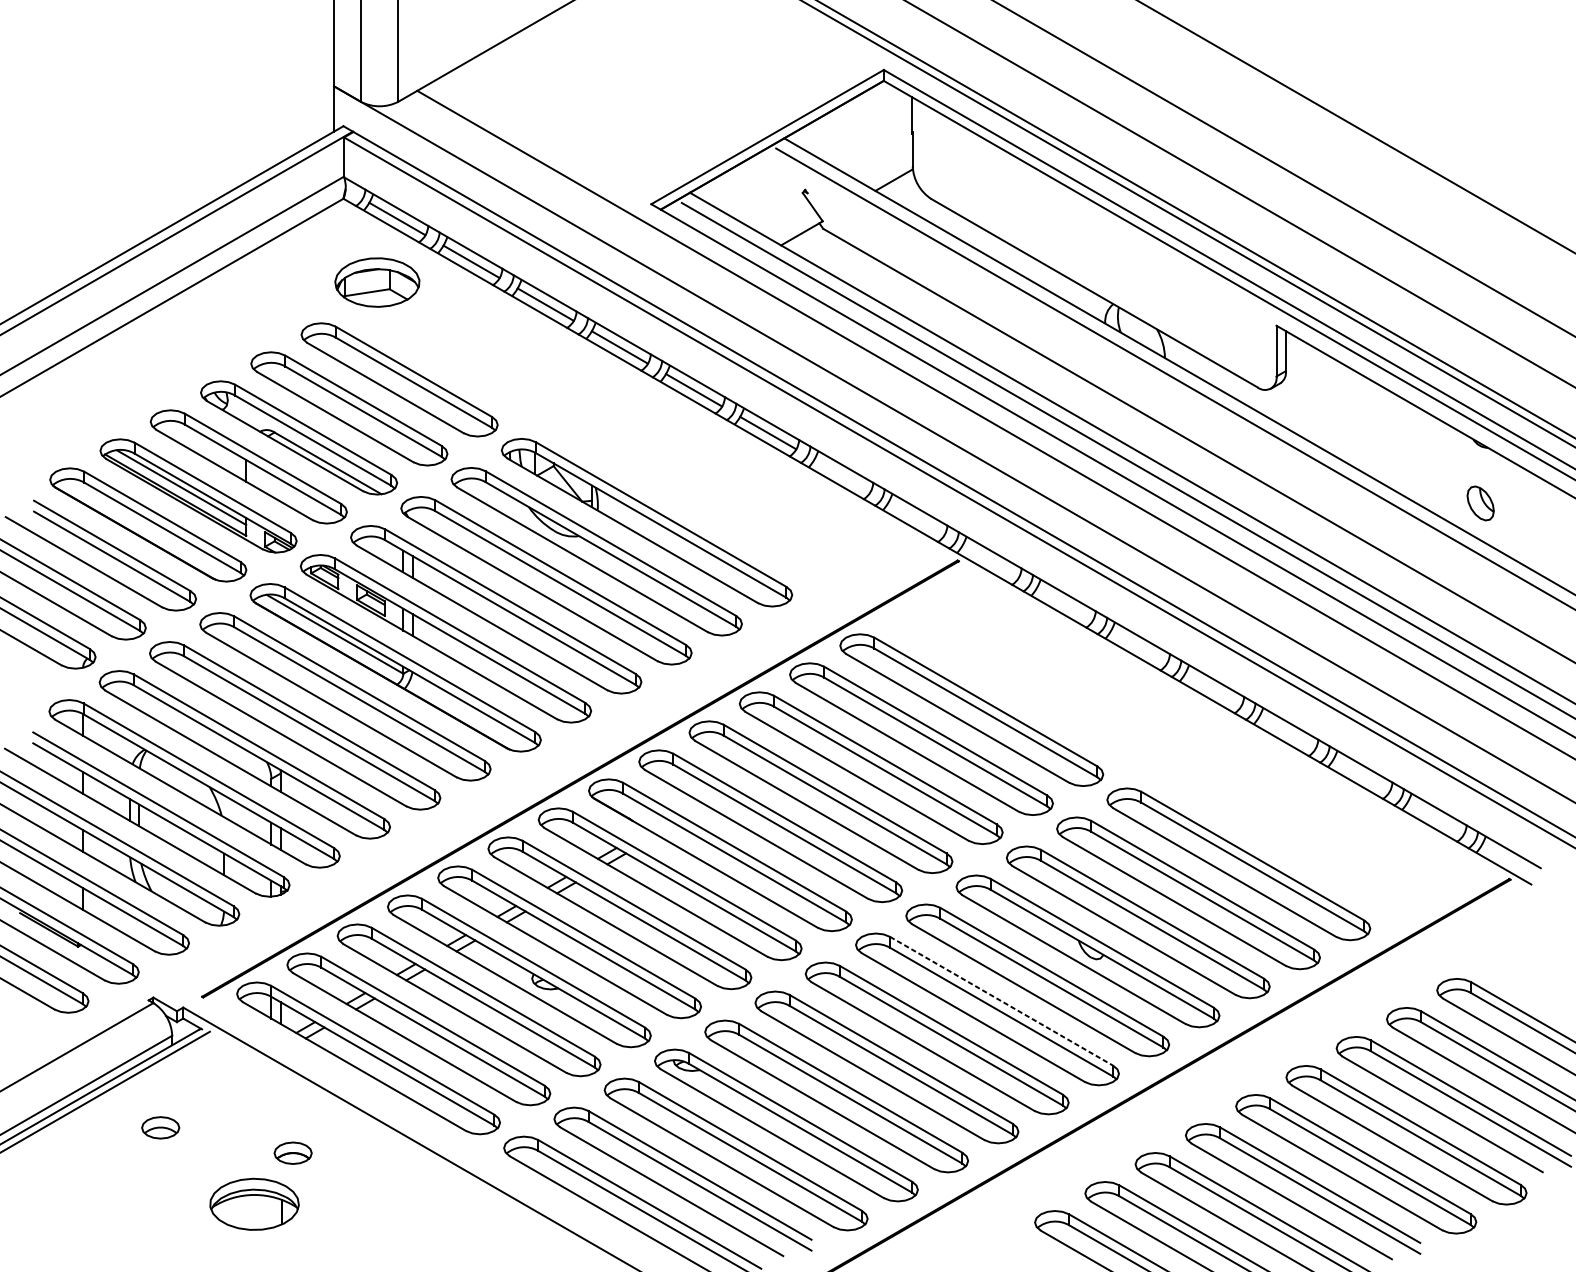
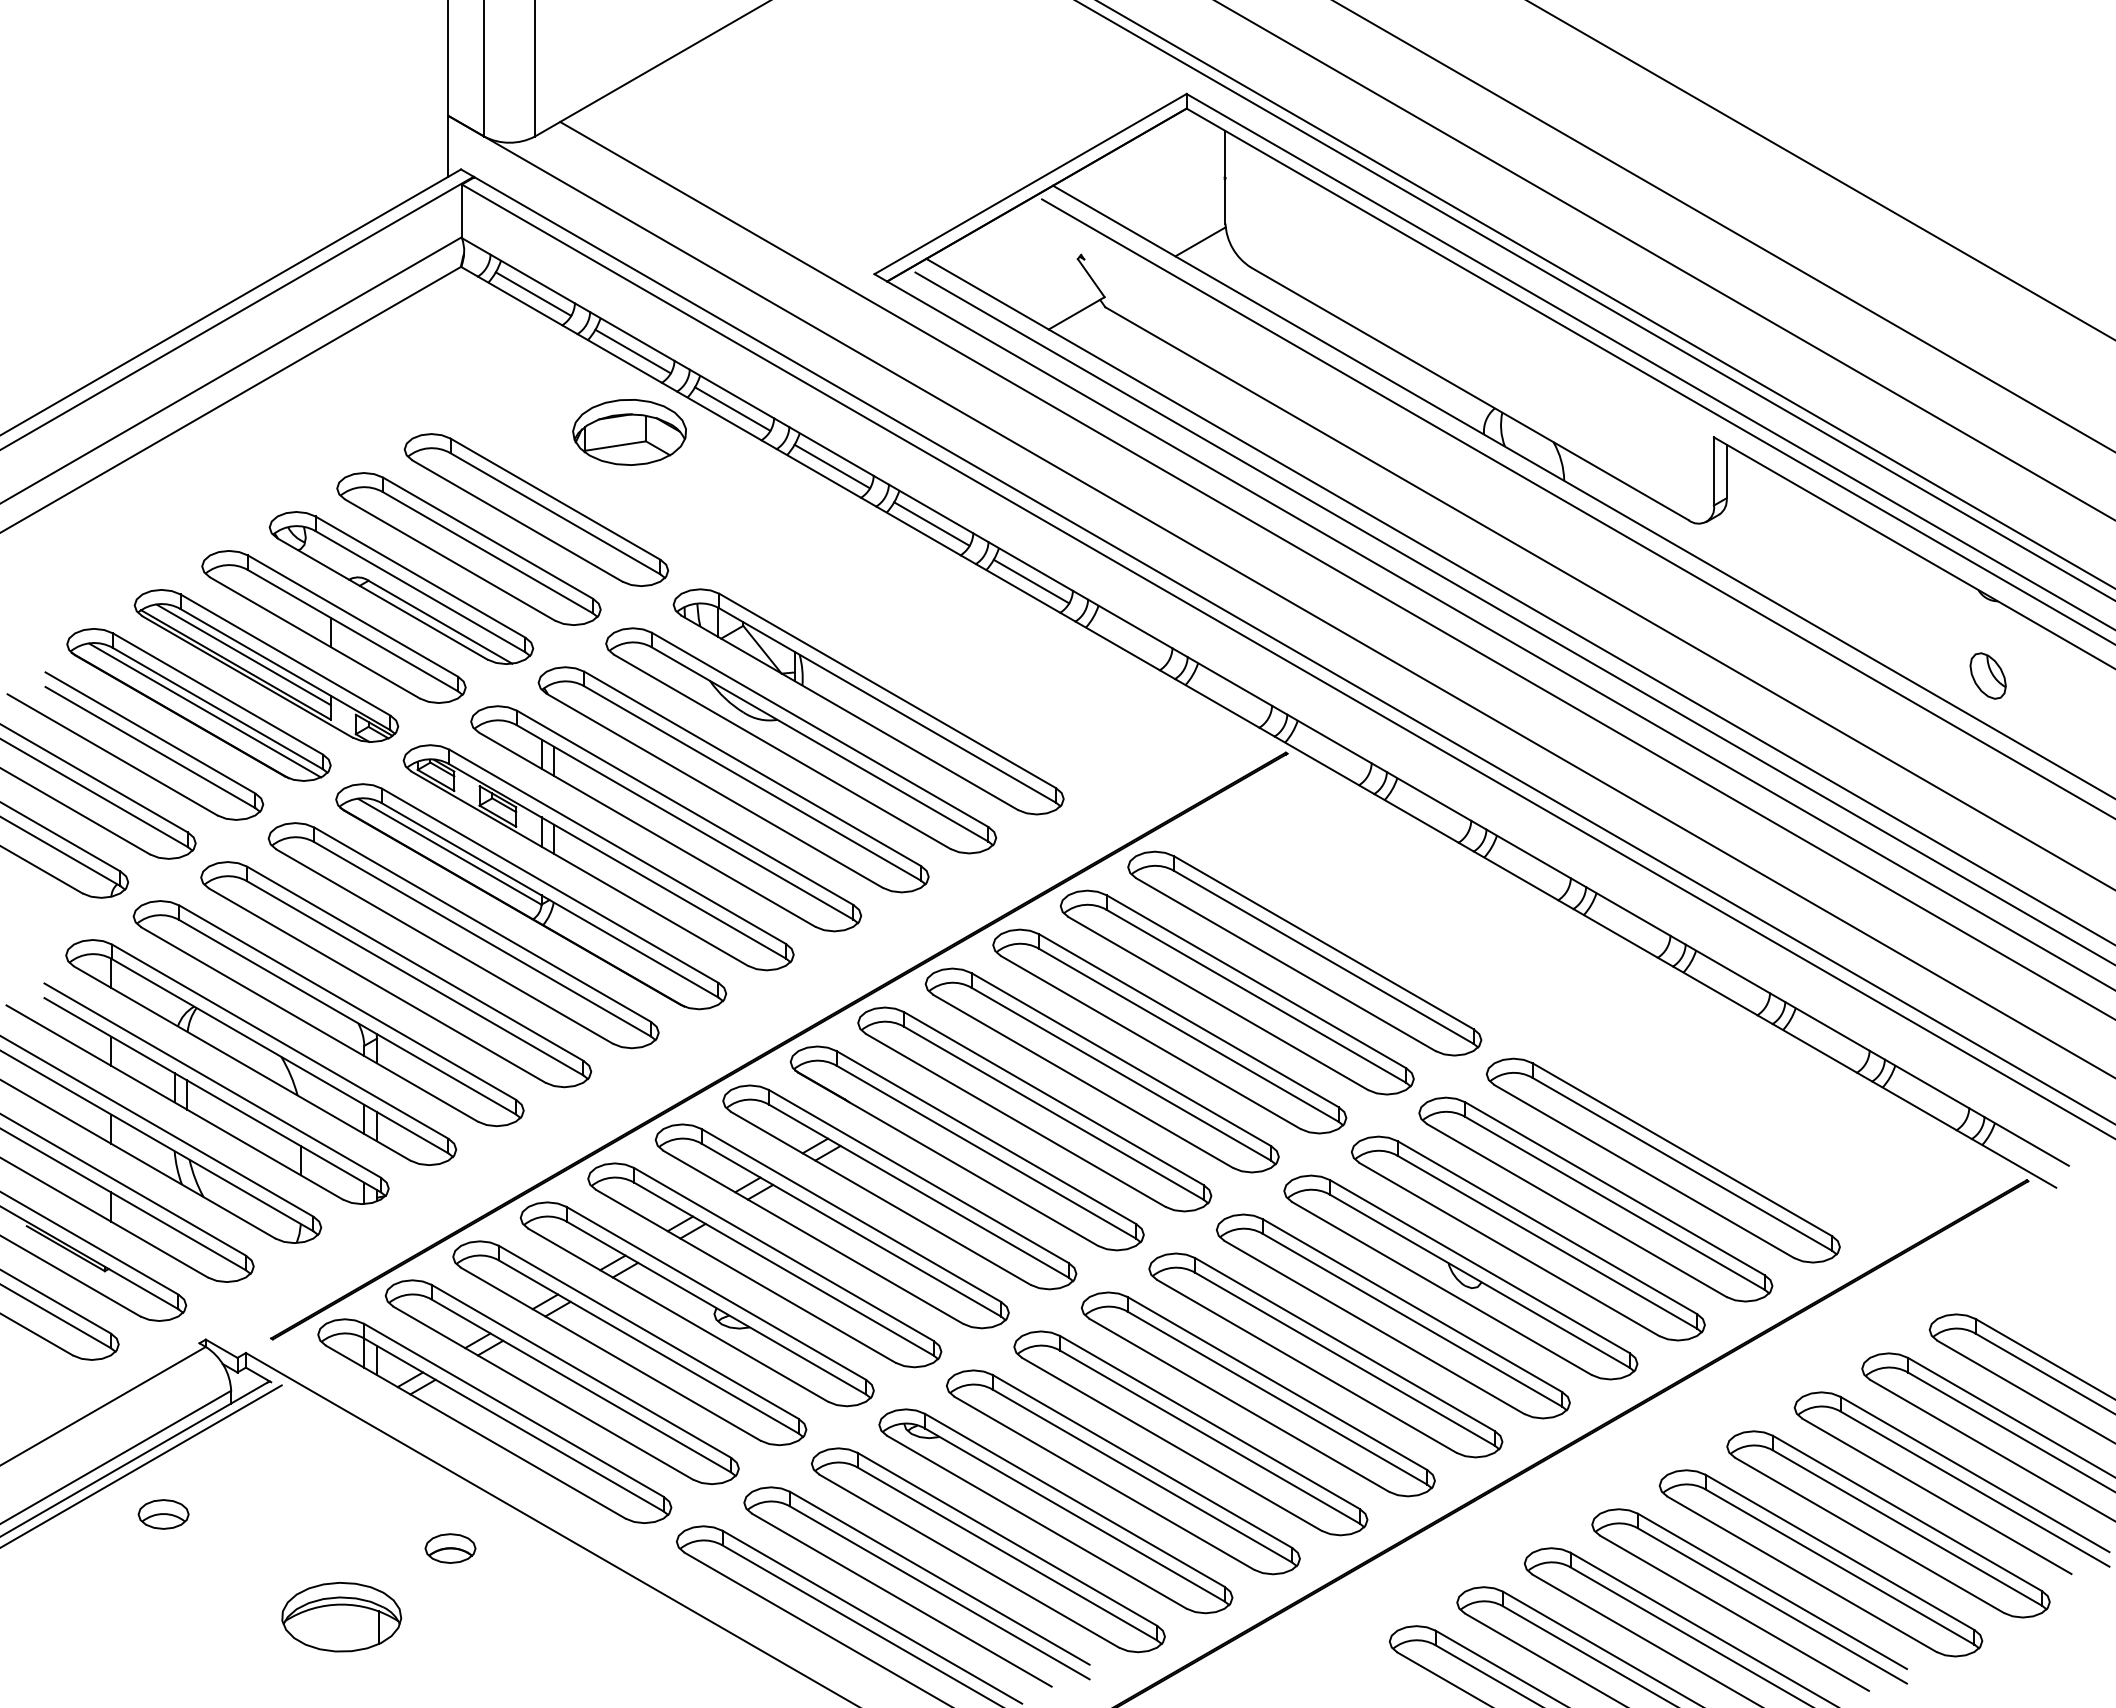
part: (377, 282) -> (629, 432), moved
line: (153, 529) -> (205, 710), added
line: (1001, 1001) -> (1344, 1344), dashed -> solid
part: (160, 1127) -> (163, 1514), moved
part: (293, 1153) -> (450, 1548), moved

